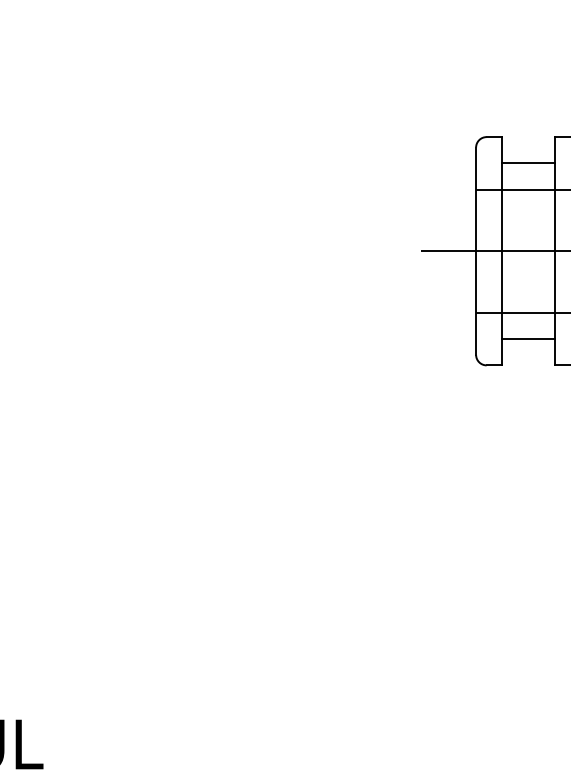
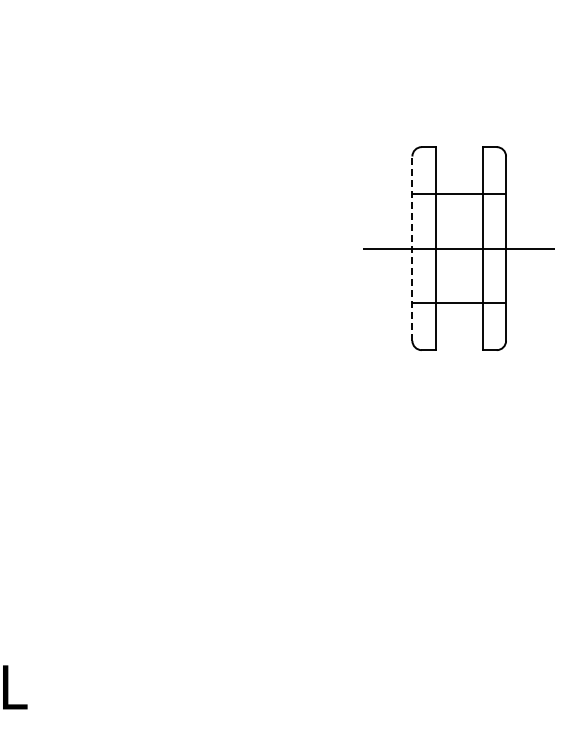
line: (527, 163) -> (458, 170), removed
line: (476, 251) -> (412, 248), solid -> dashed
line: (527, 338) -> (458, 326), removed

